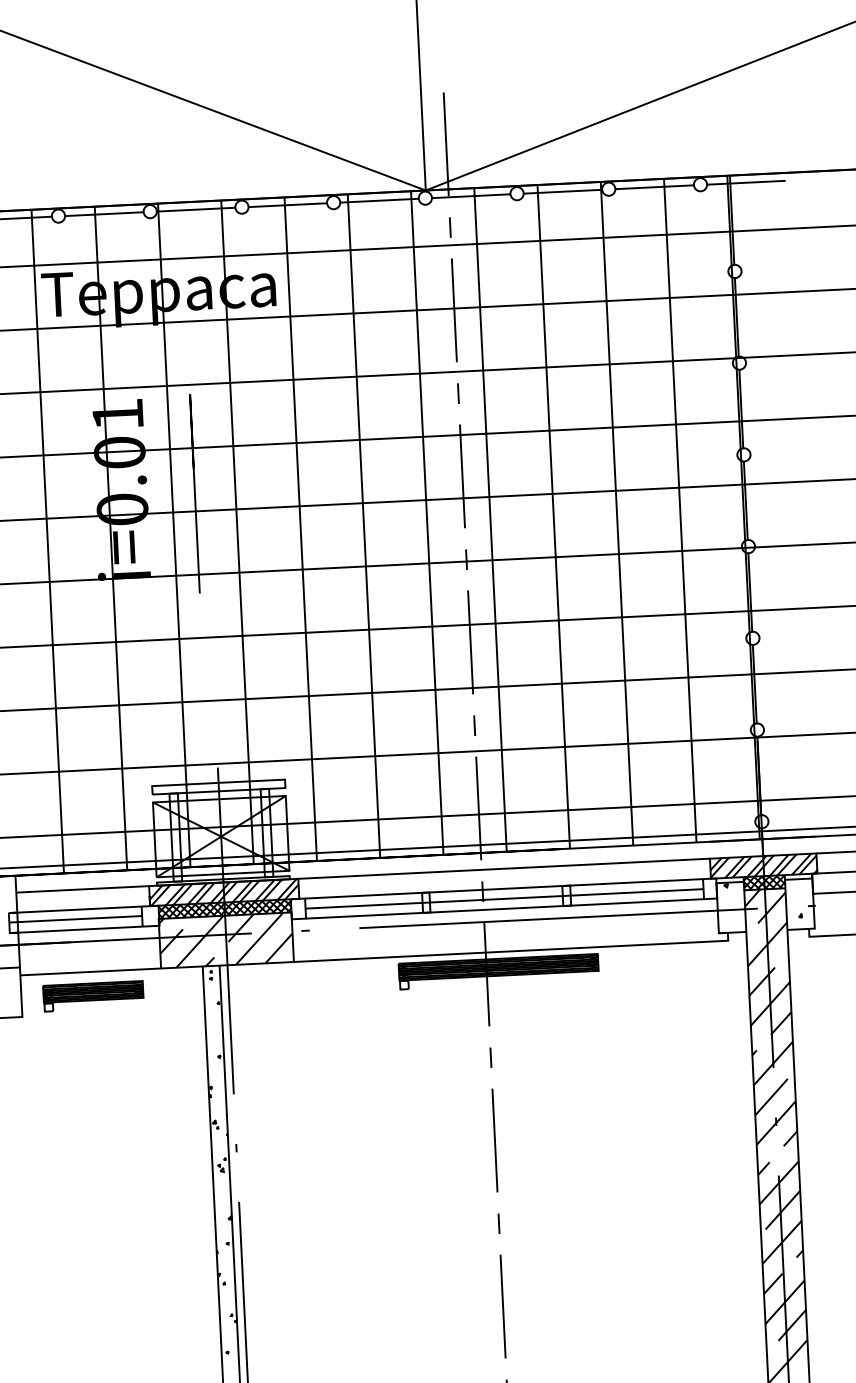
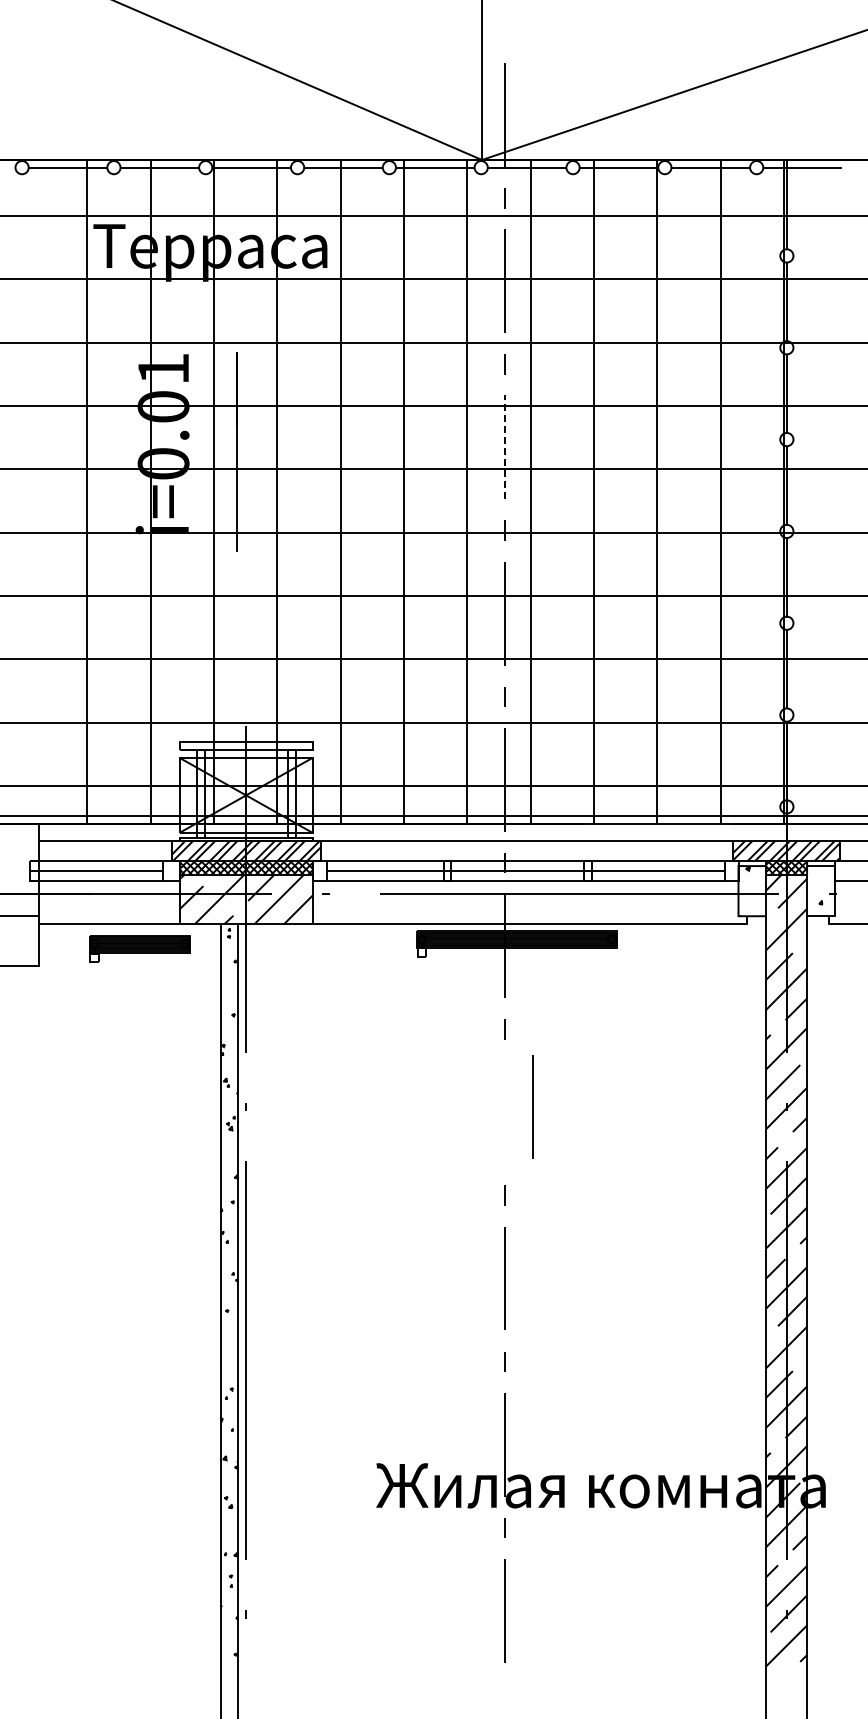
line: (462, 476) -> (504, 447), solid -> dashed
part: (93, 996) -> (139, 948), moved
line: (494, 1139) -> (532, 1106), moved

